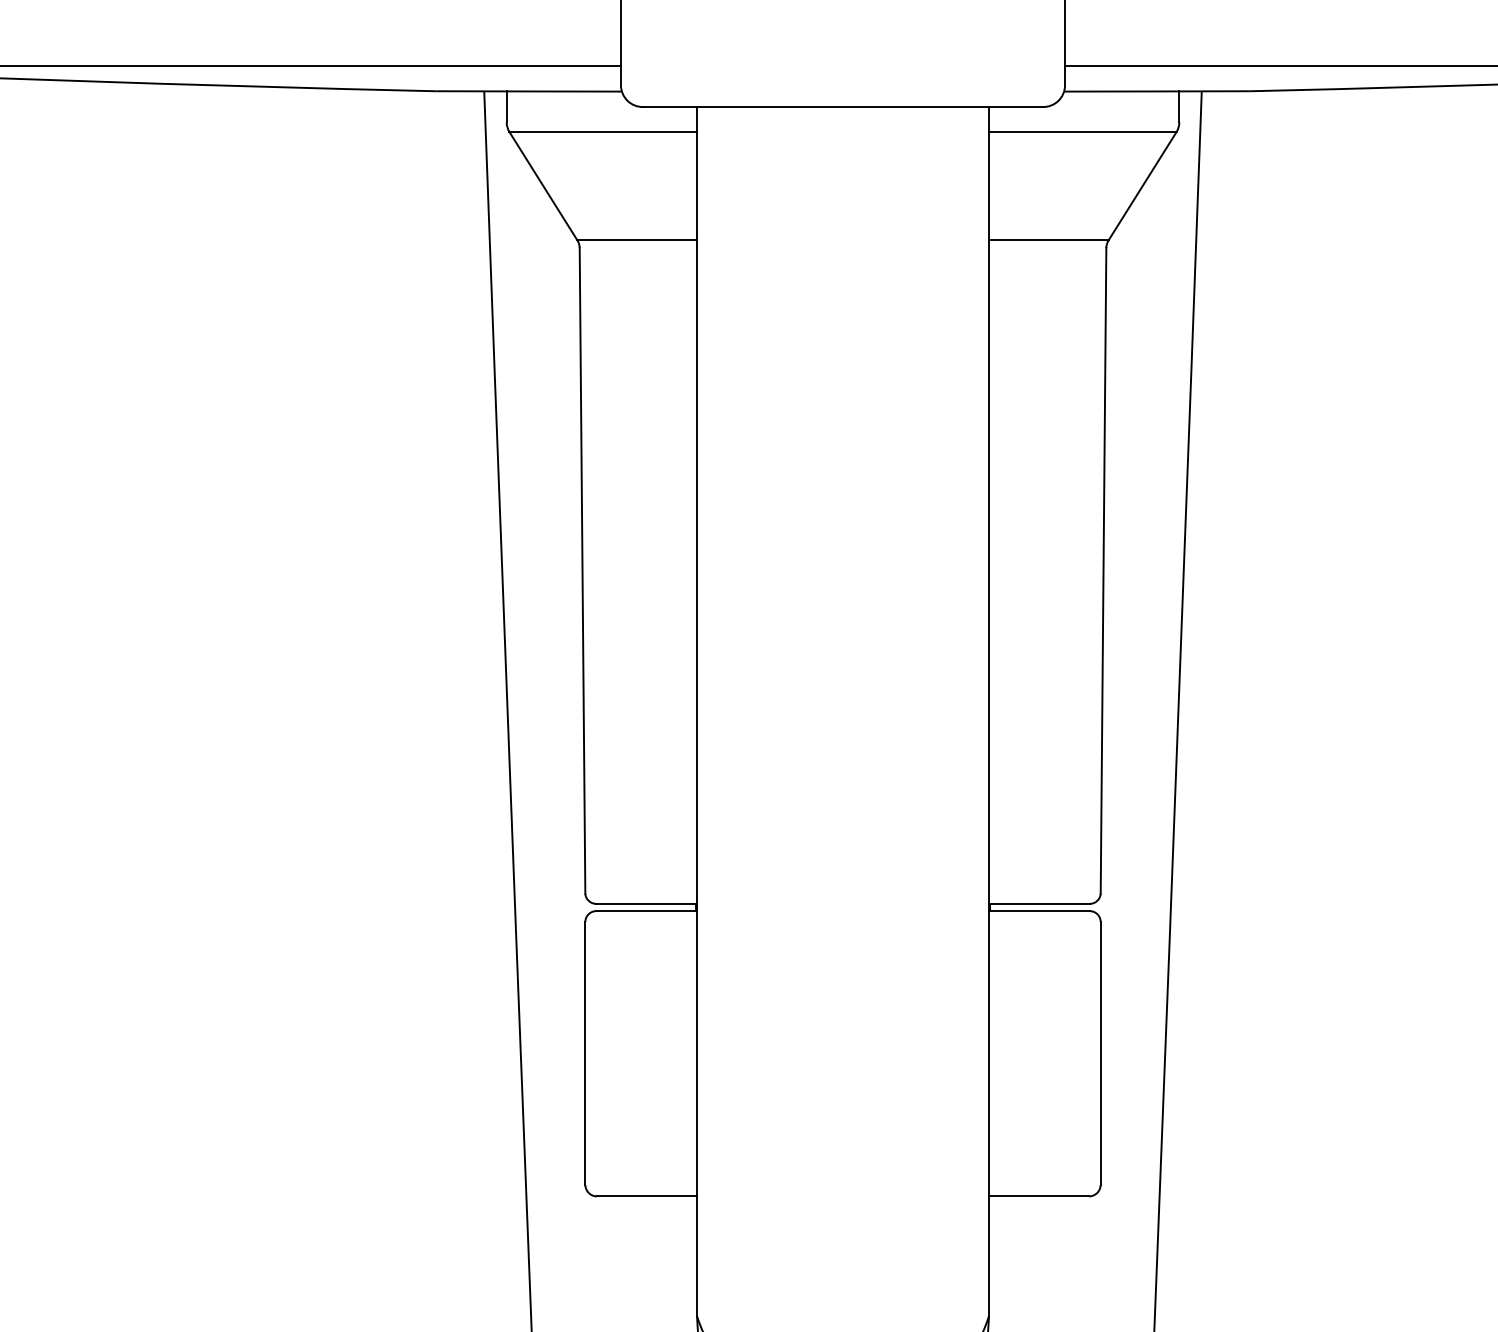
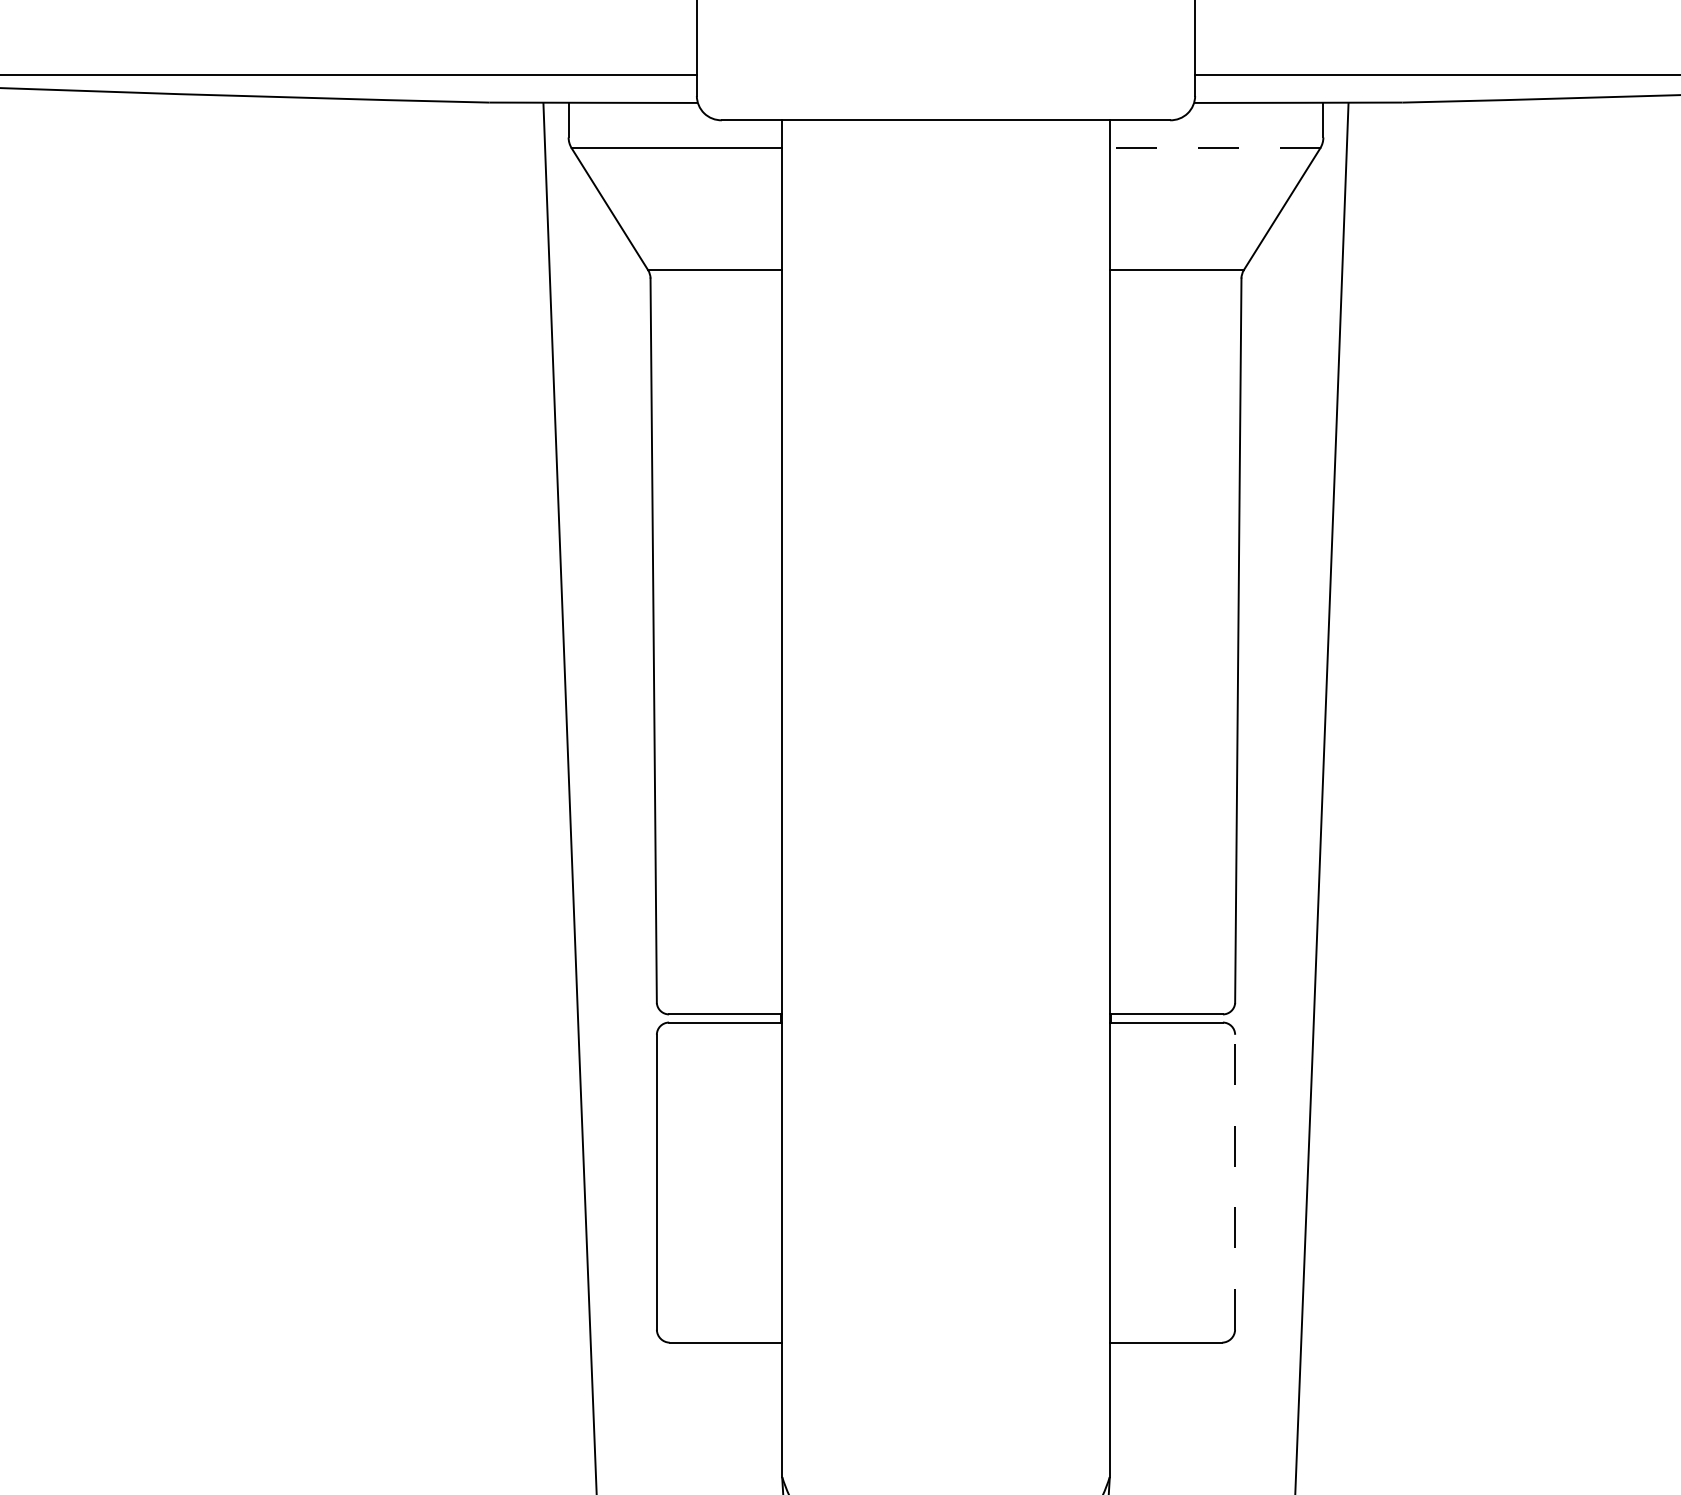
line: (1082, 132) -> (1214, 148), solid -> dashed
line: (1101, 1053) -> (1235, 1182), solid -> dashed

